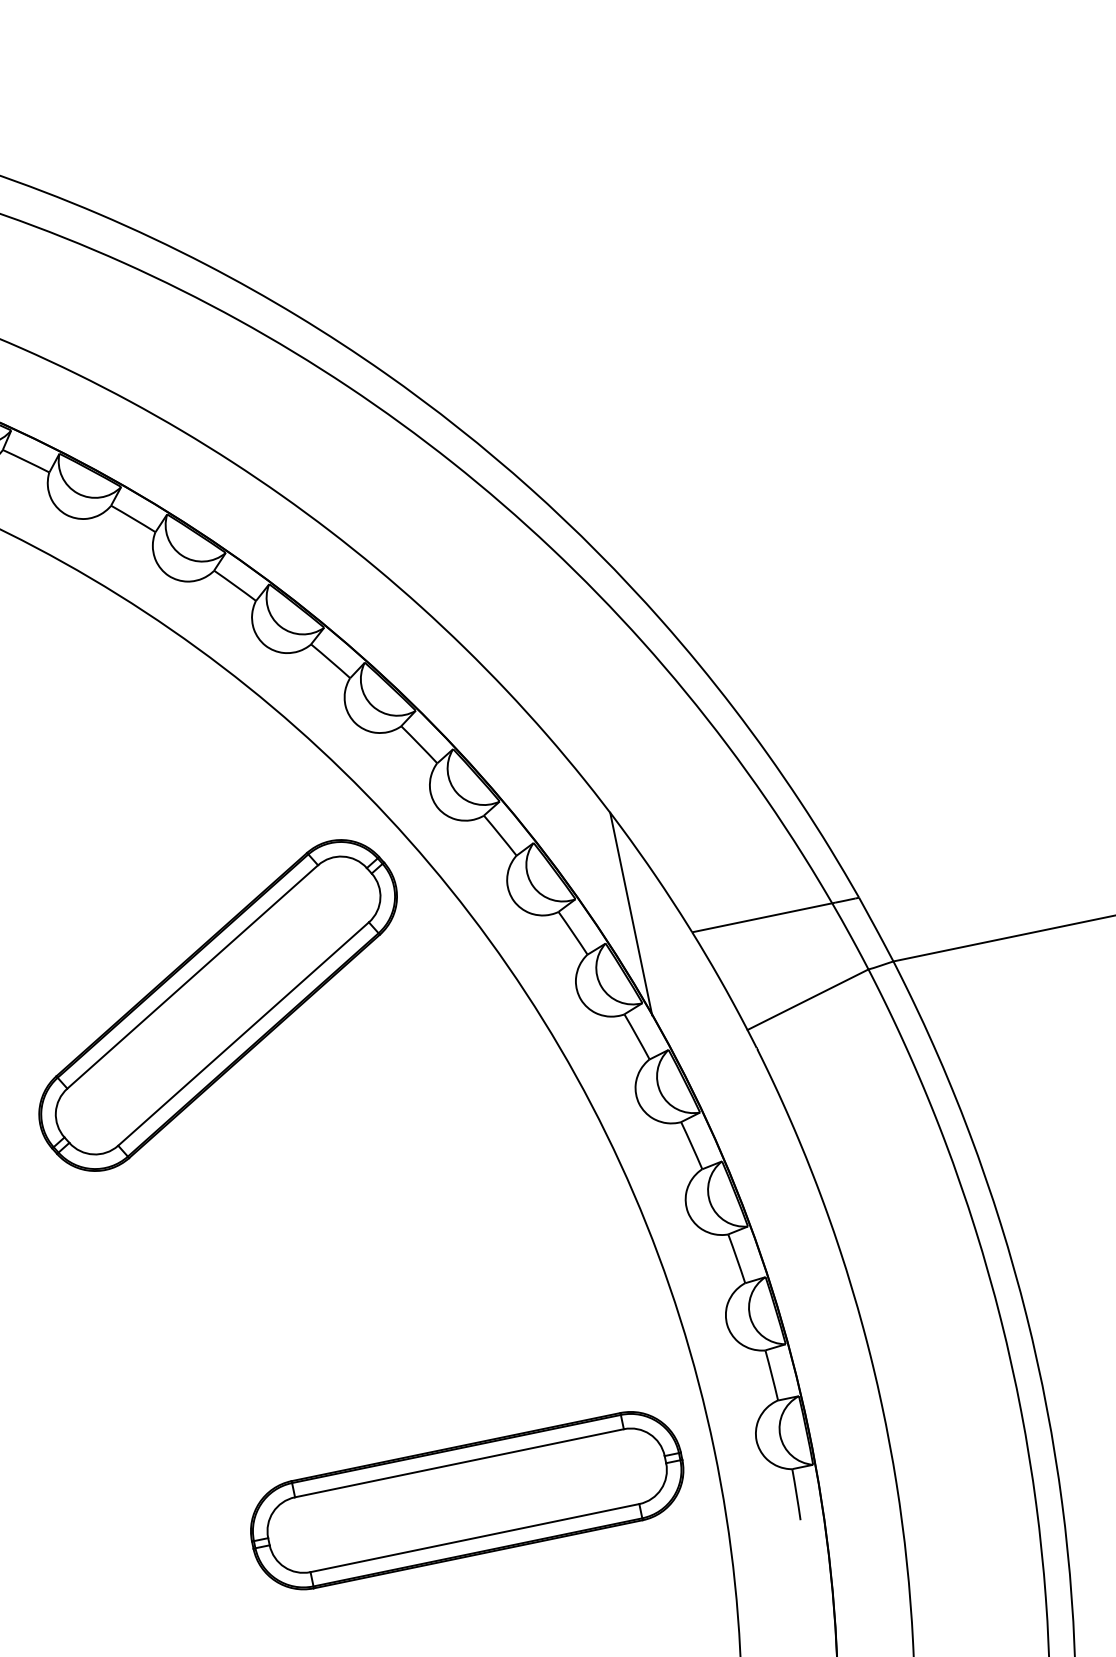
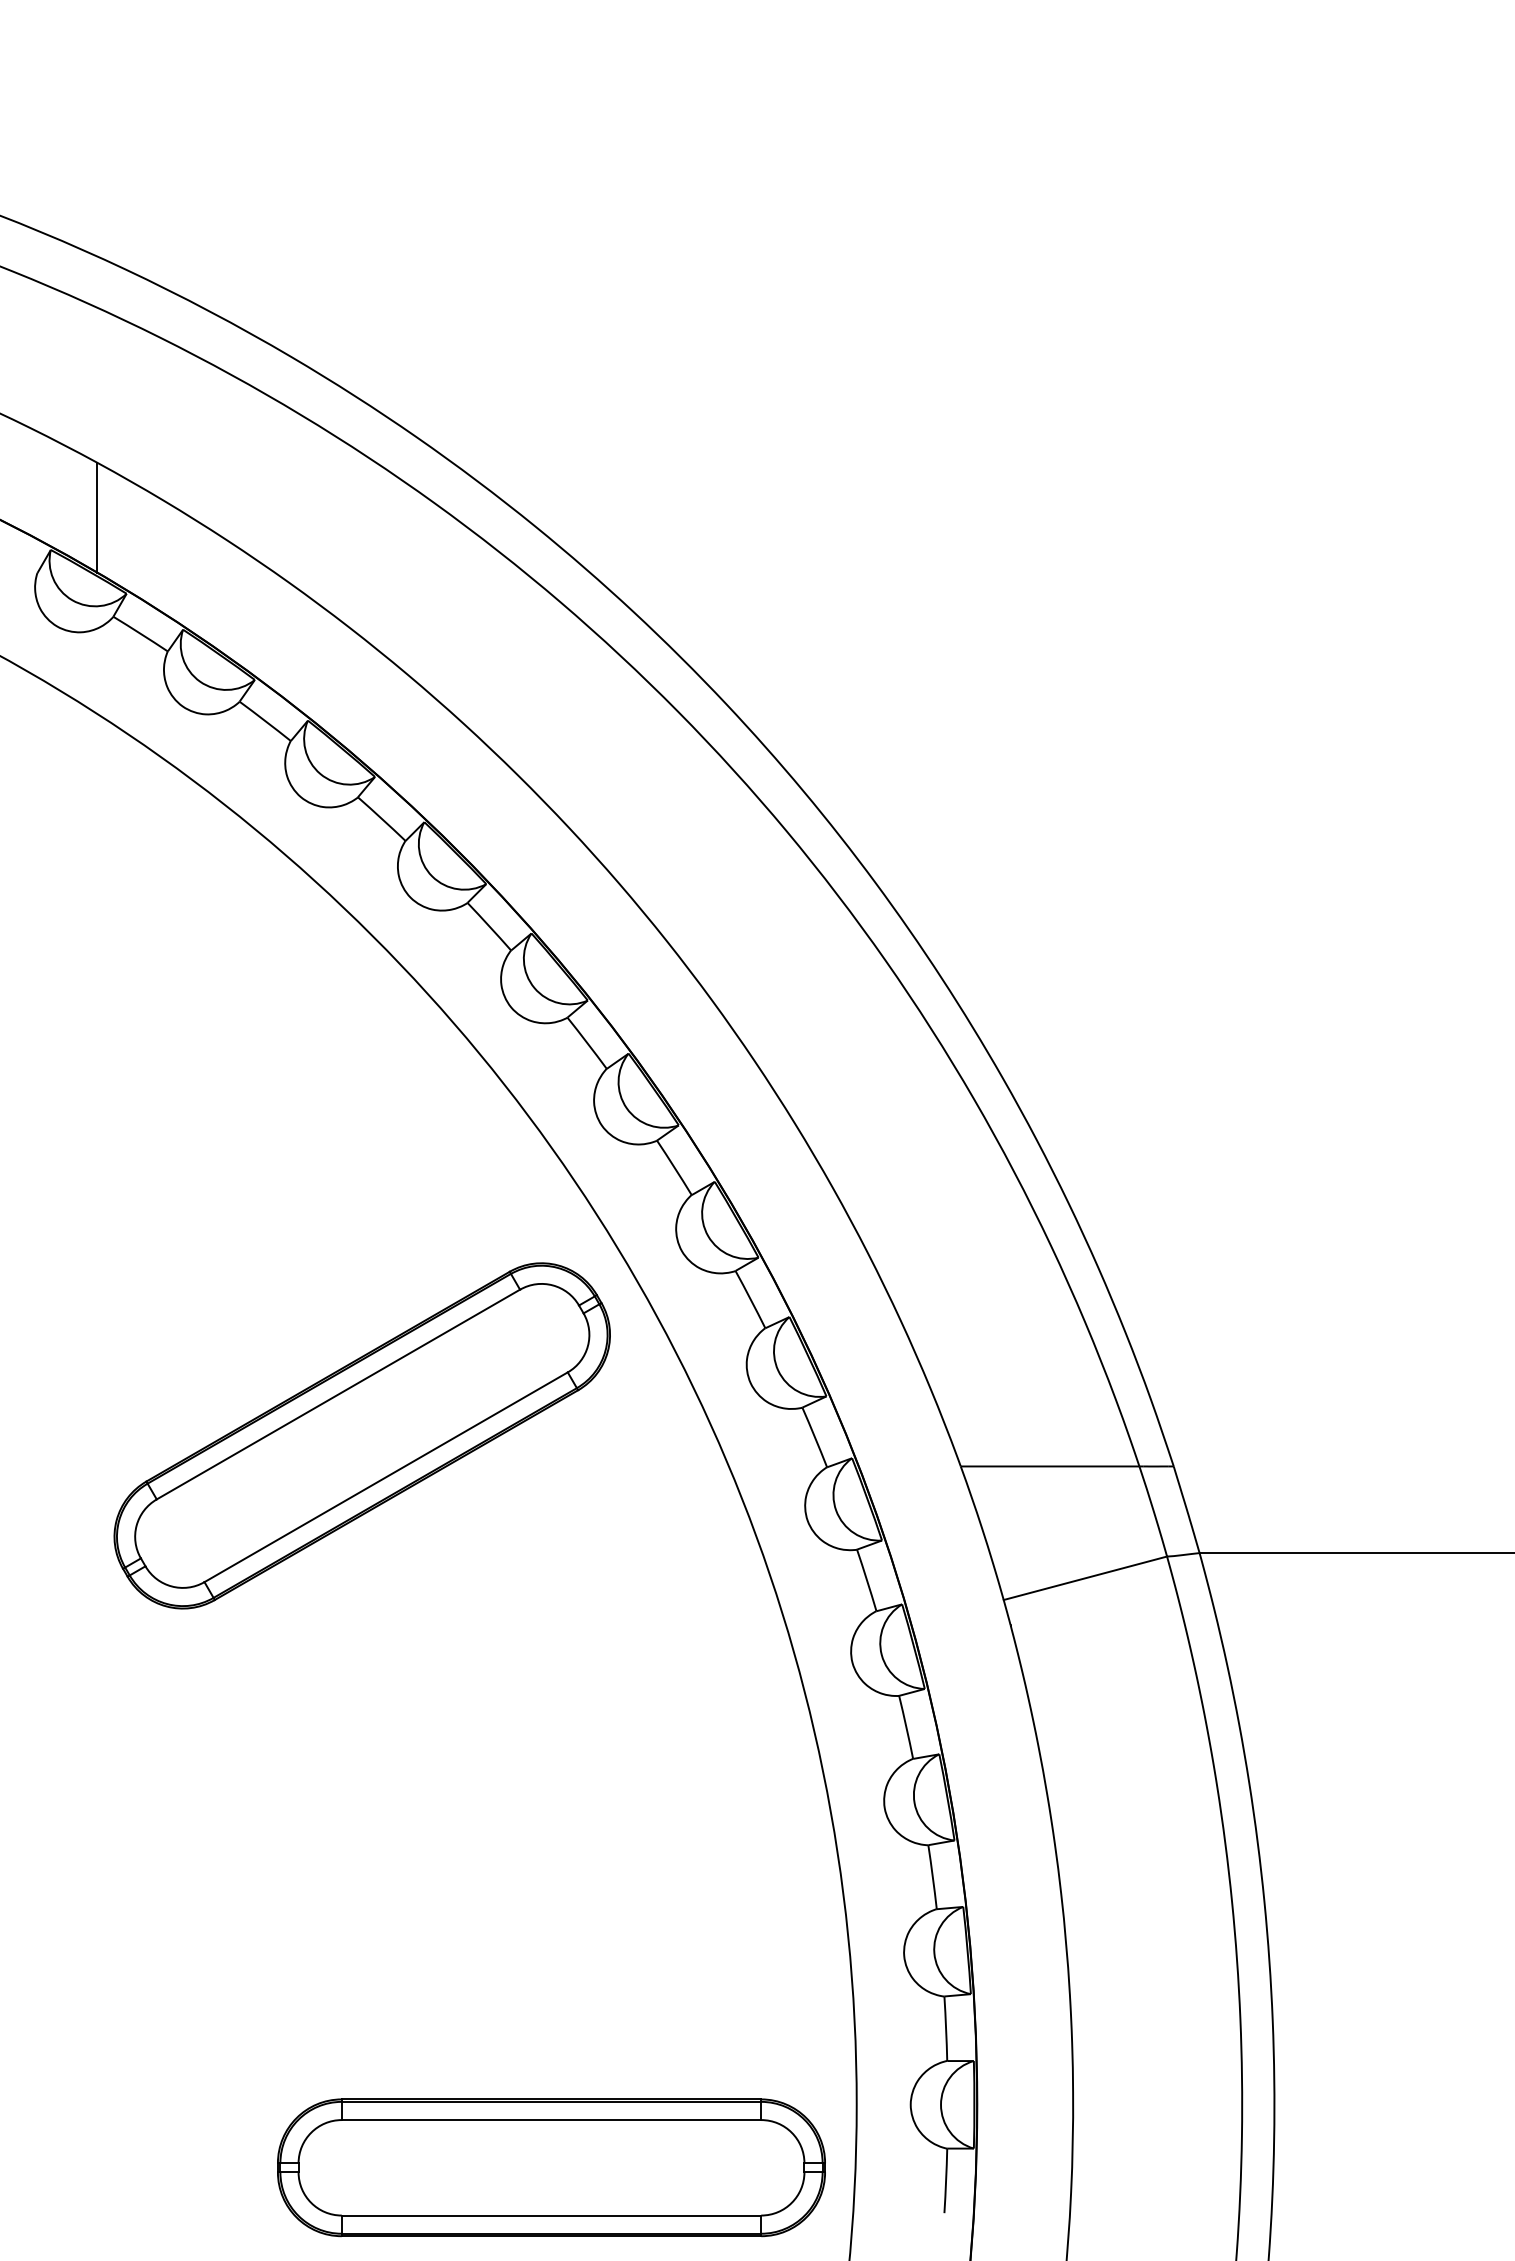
line: (630, 913) -> (890, 1428), removed
part: (467, 1500) -> (551, 2167), moved

